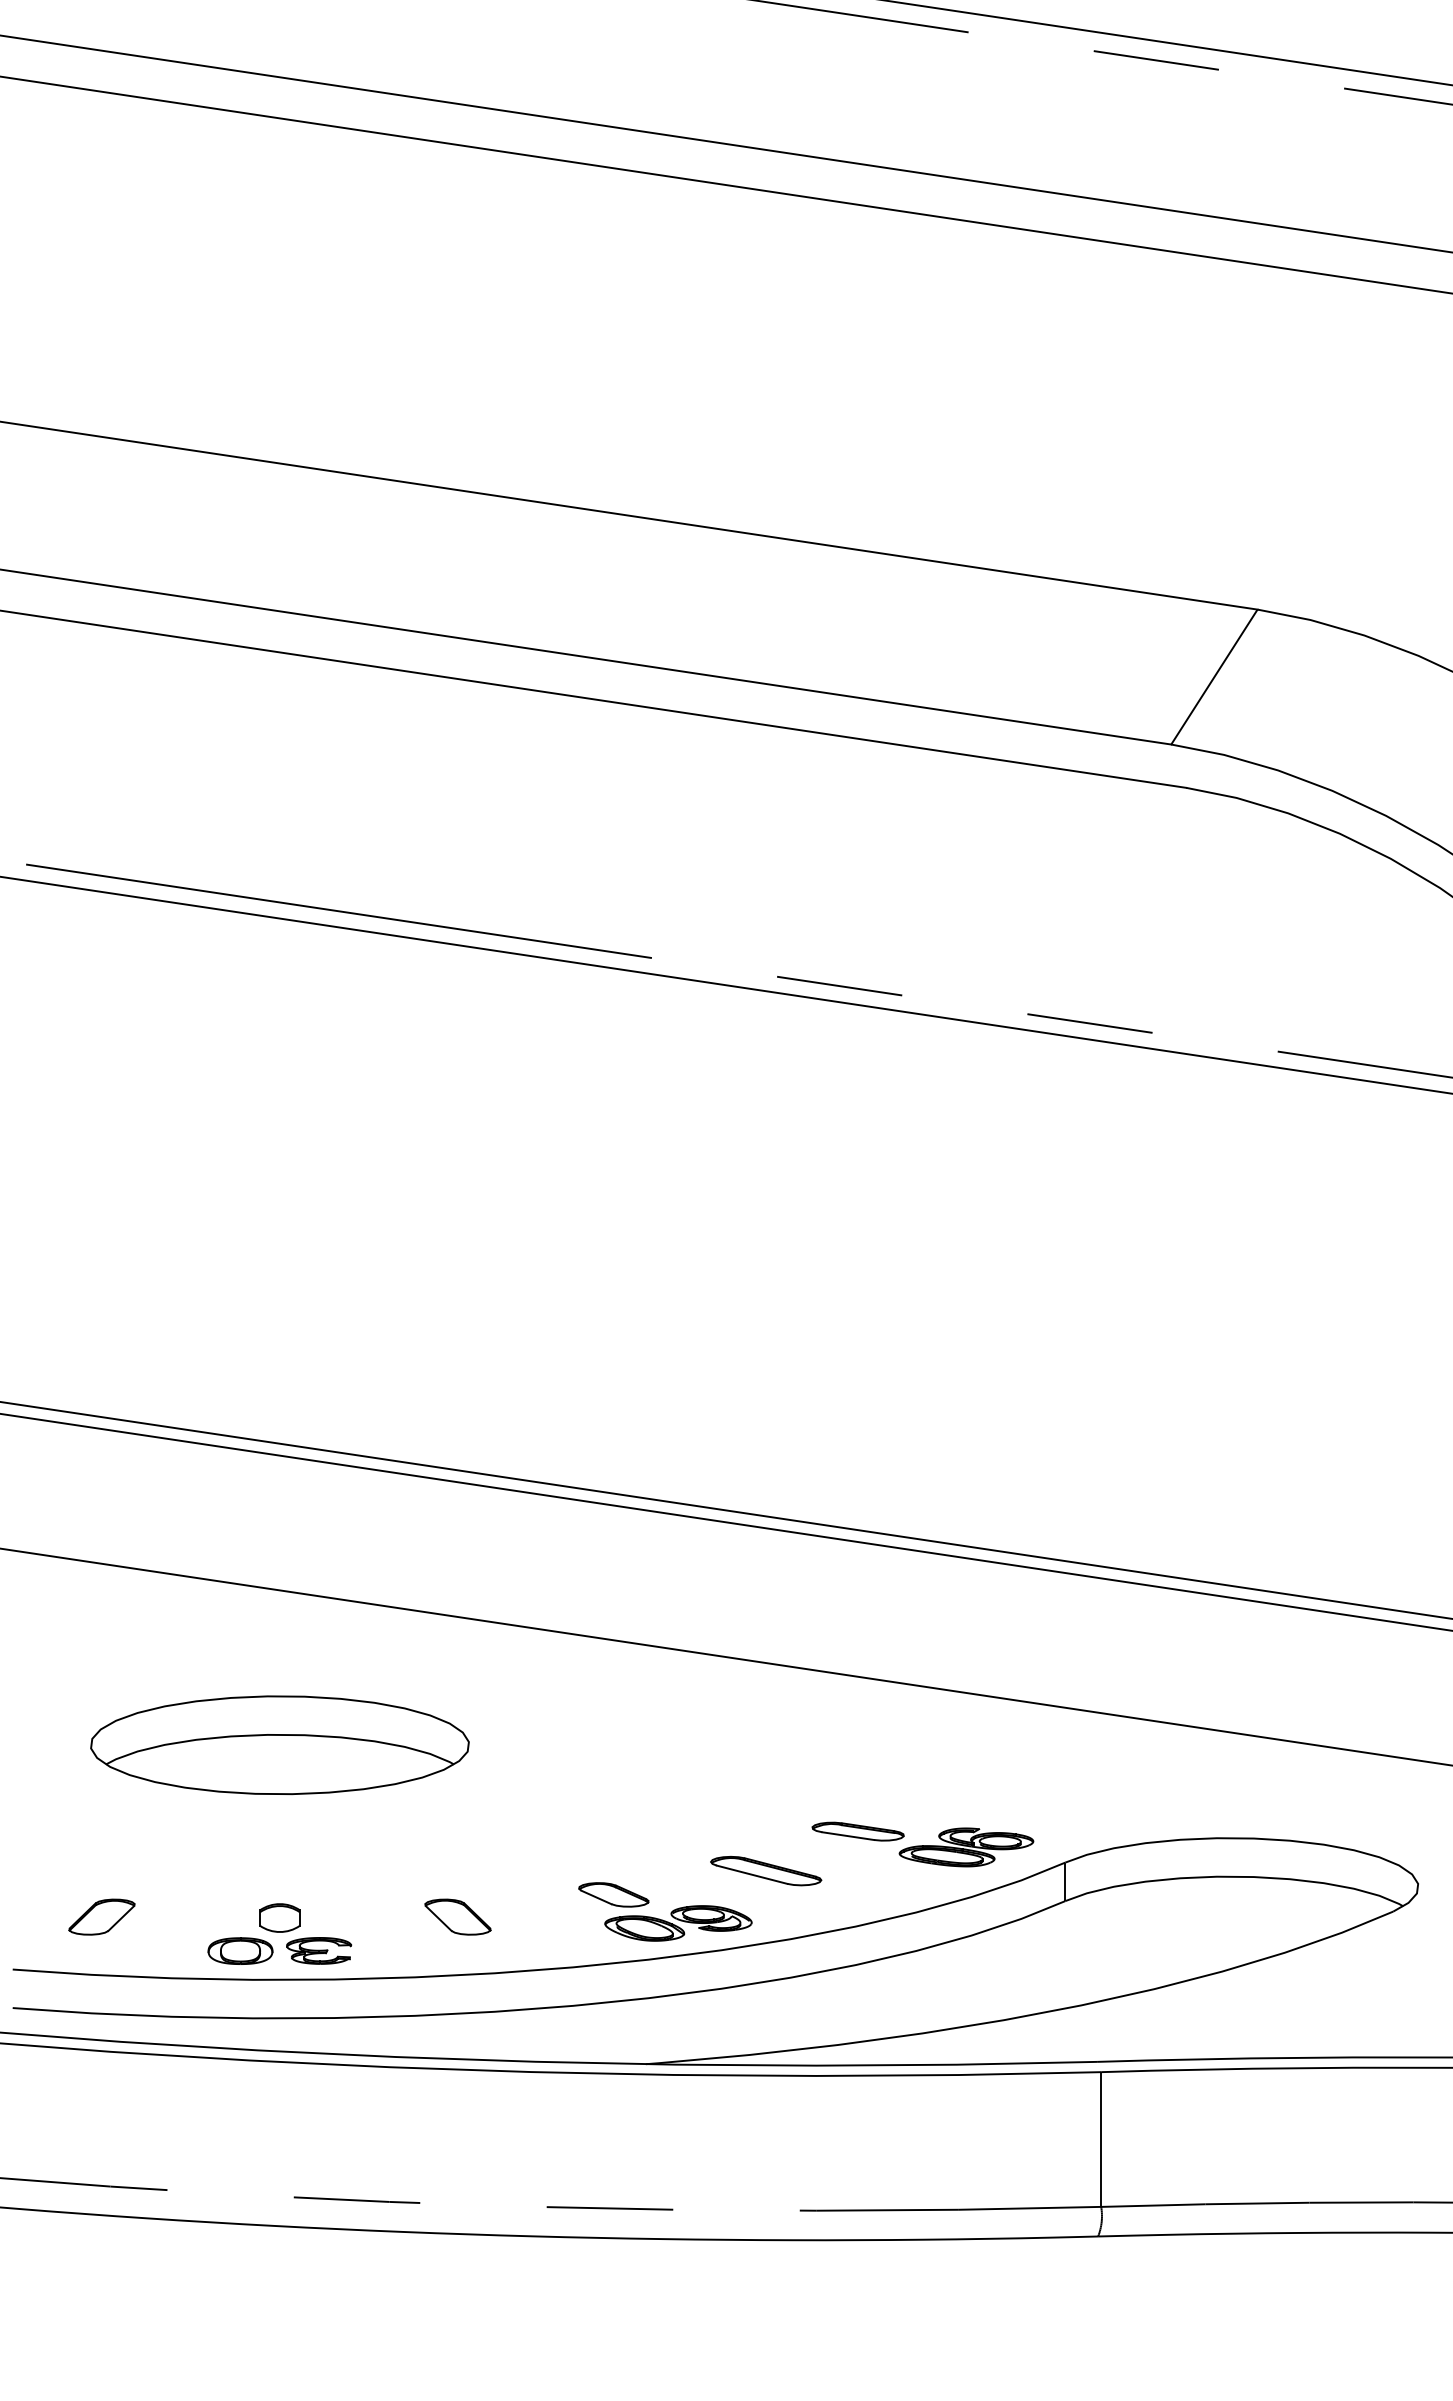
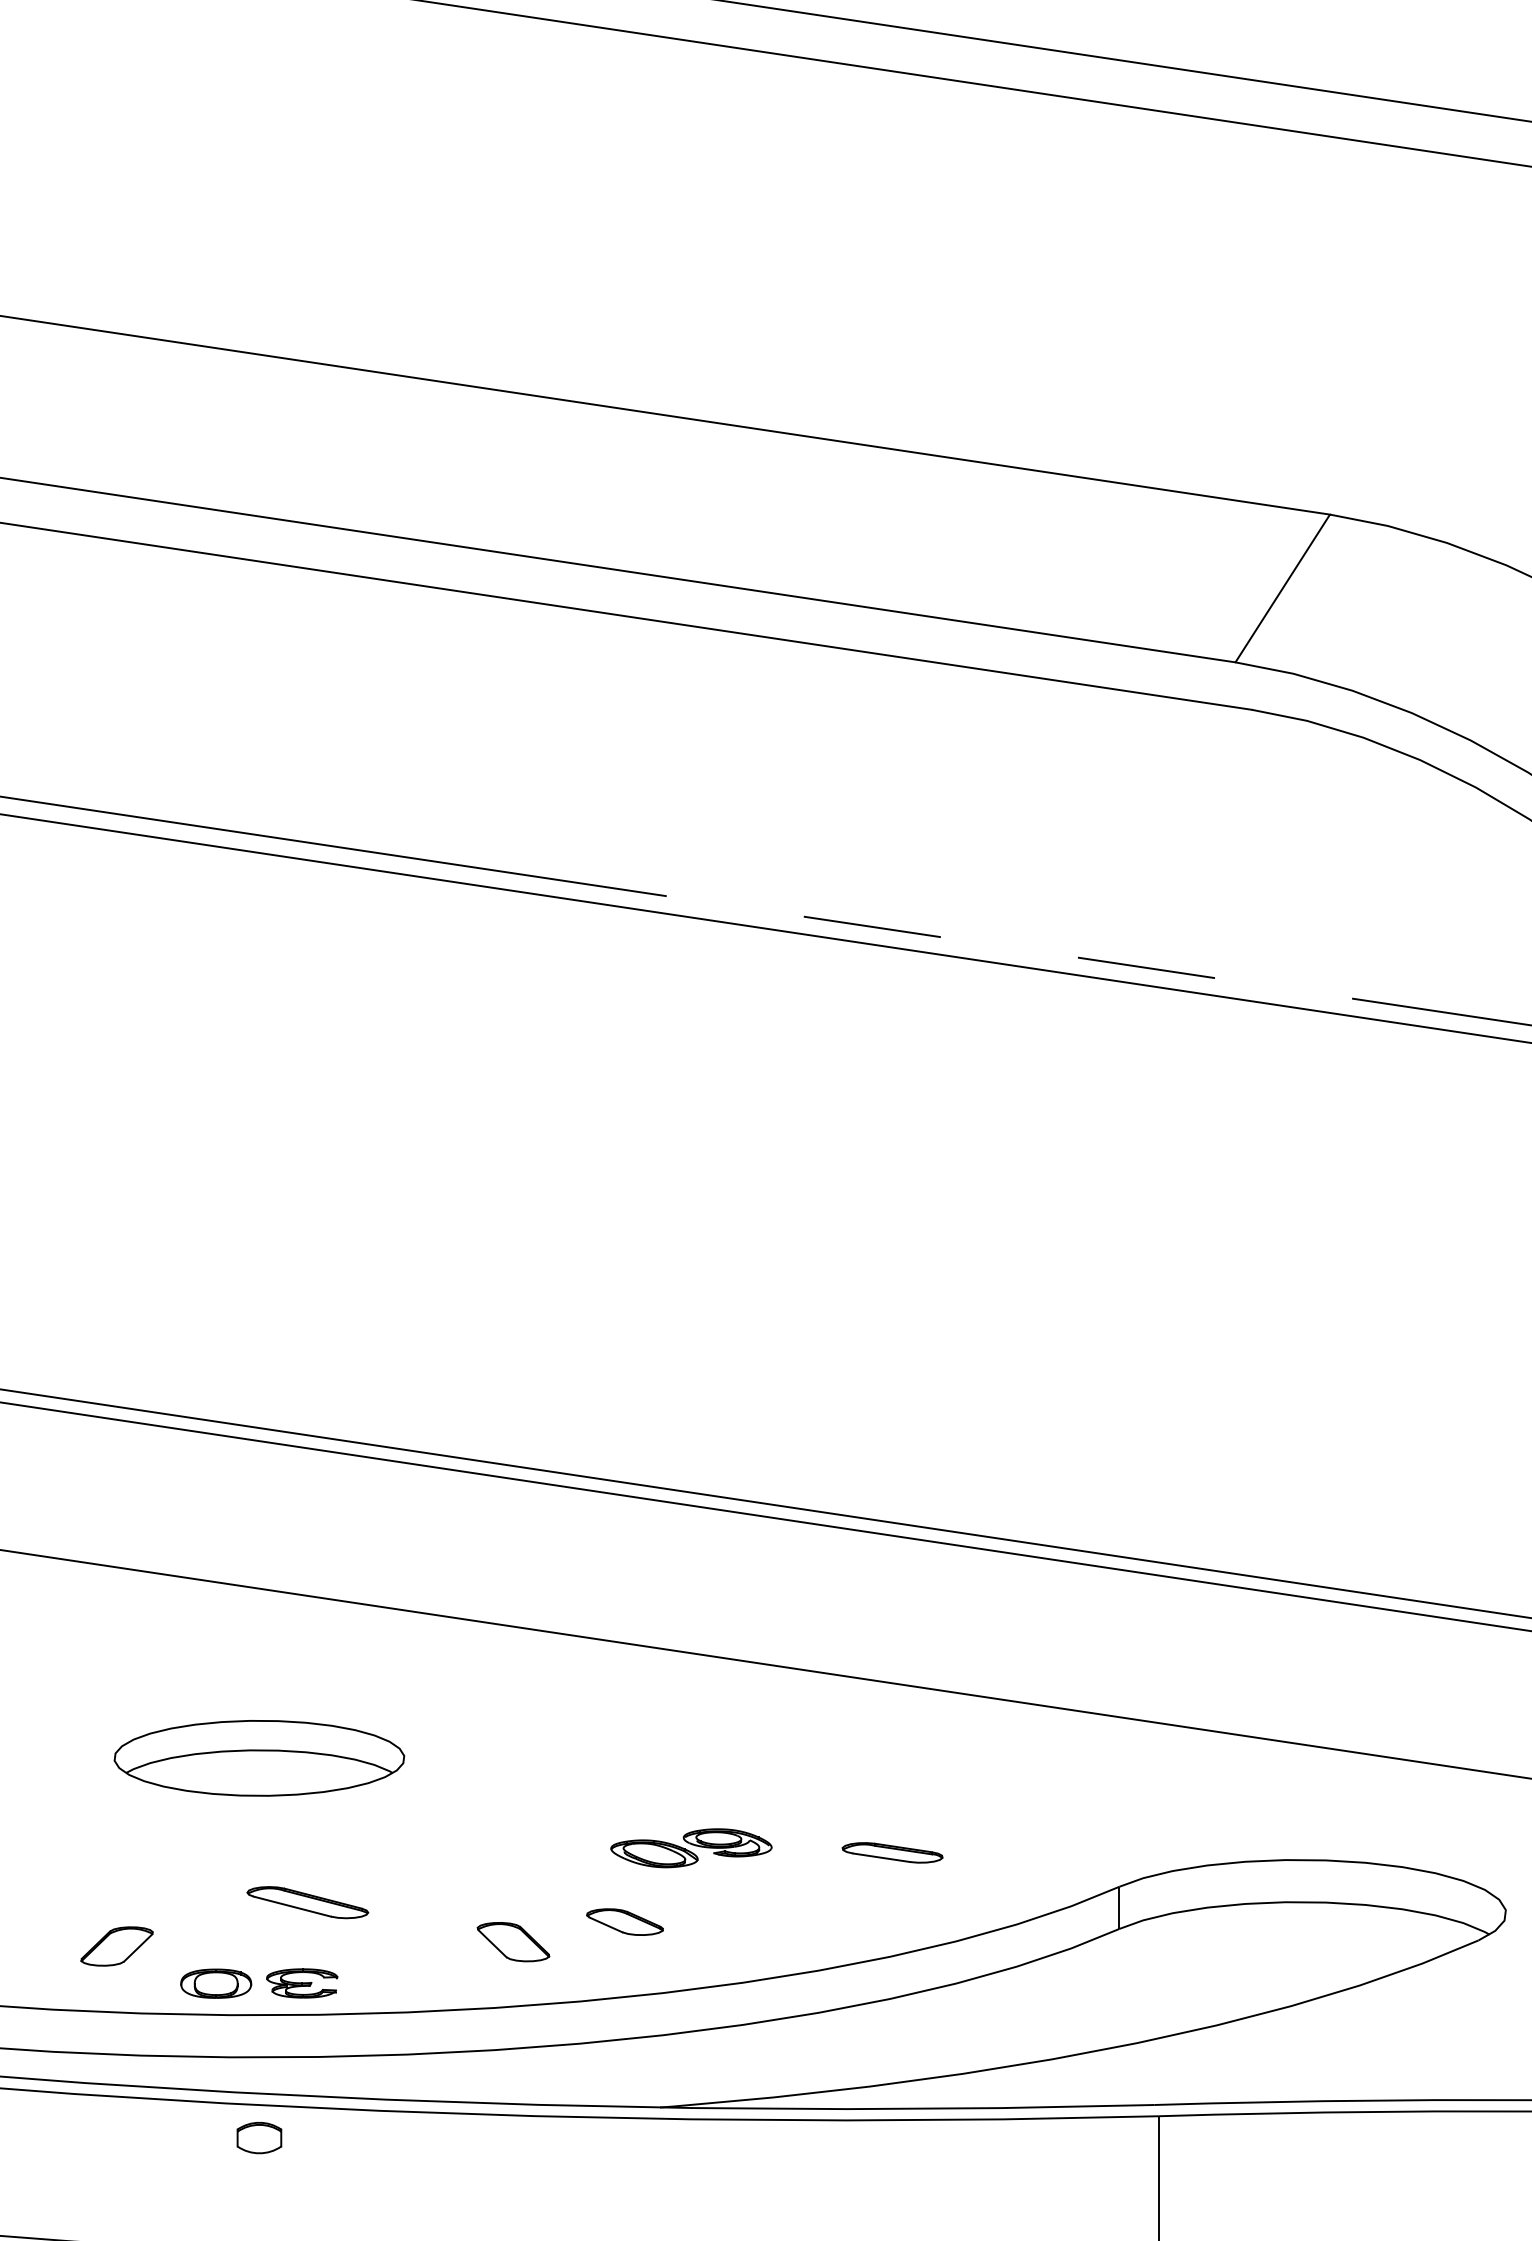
part: (279, 1745) -> (258, 1758), size x0.7
part: (966, 1847) -> (1011, 1870), removed
part: (766, 1871) -> (308, 1903), moved
part: (101, 1916) -> (116, 1945), moved
part: (457, 1916) -> (512, 1941), moved
part: (279, 1917) -> (258, 2137), moved
part: (678, 1923) -> (691, 1848), moved

